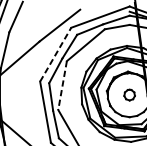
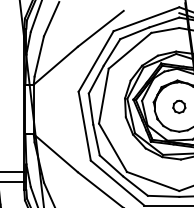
line: (56, 54) -> (96, 61), dashed -> solid
line: (62, 85) -> (103, 96), dashed -> solid

